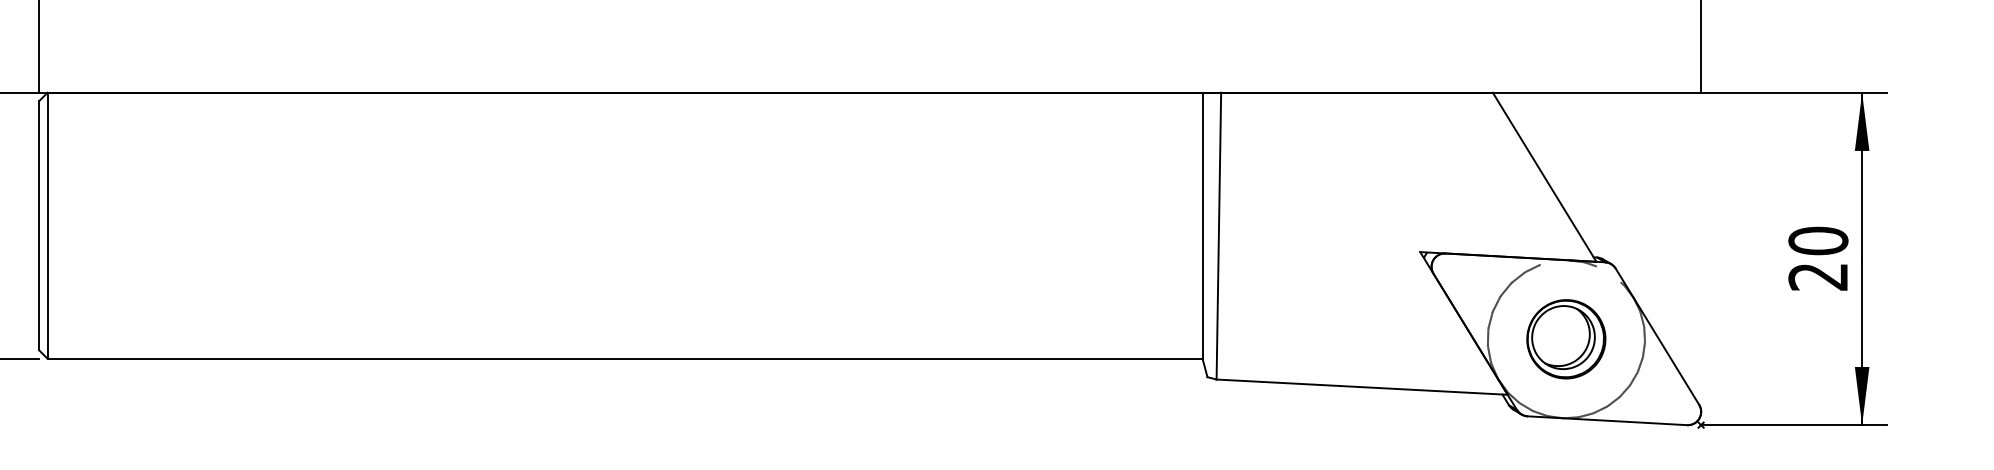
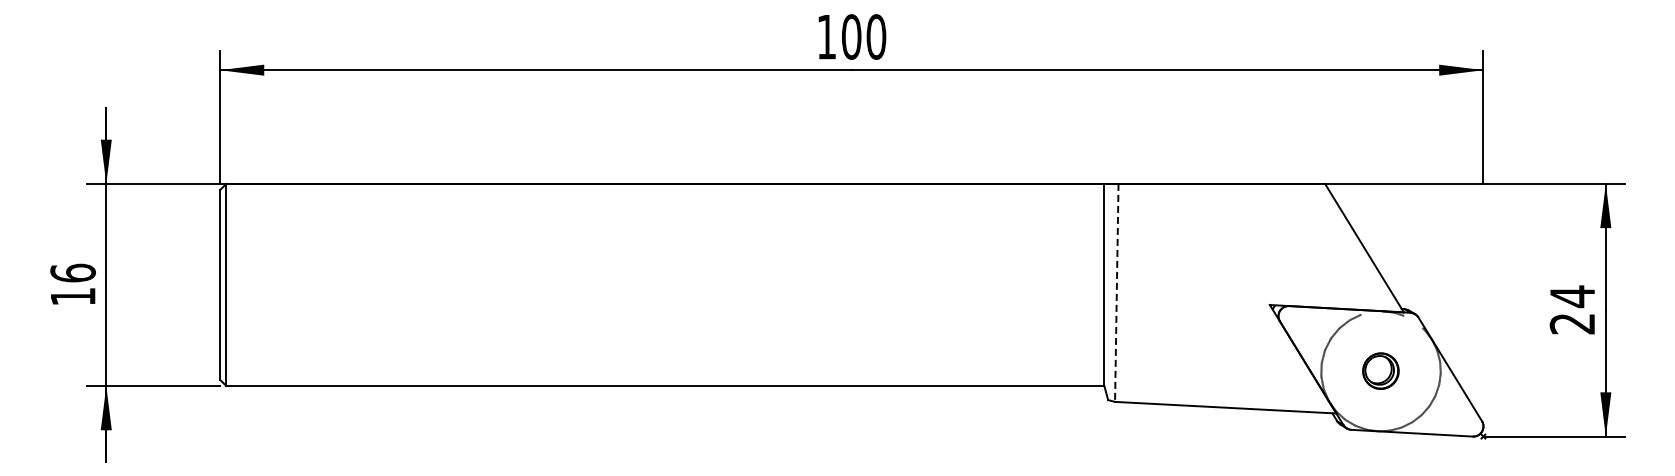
line: (1218, 236) -> (1116, 293), solid -> dashed
text: (1818, 240) -> (1572, 296), 20 -> 24
part: (1565, 338) -> (1380, 370), size x0.6

